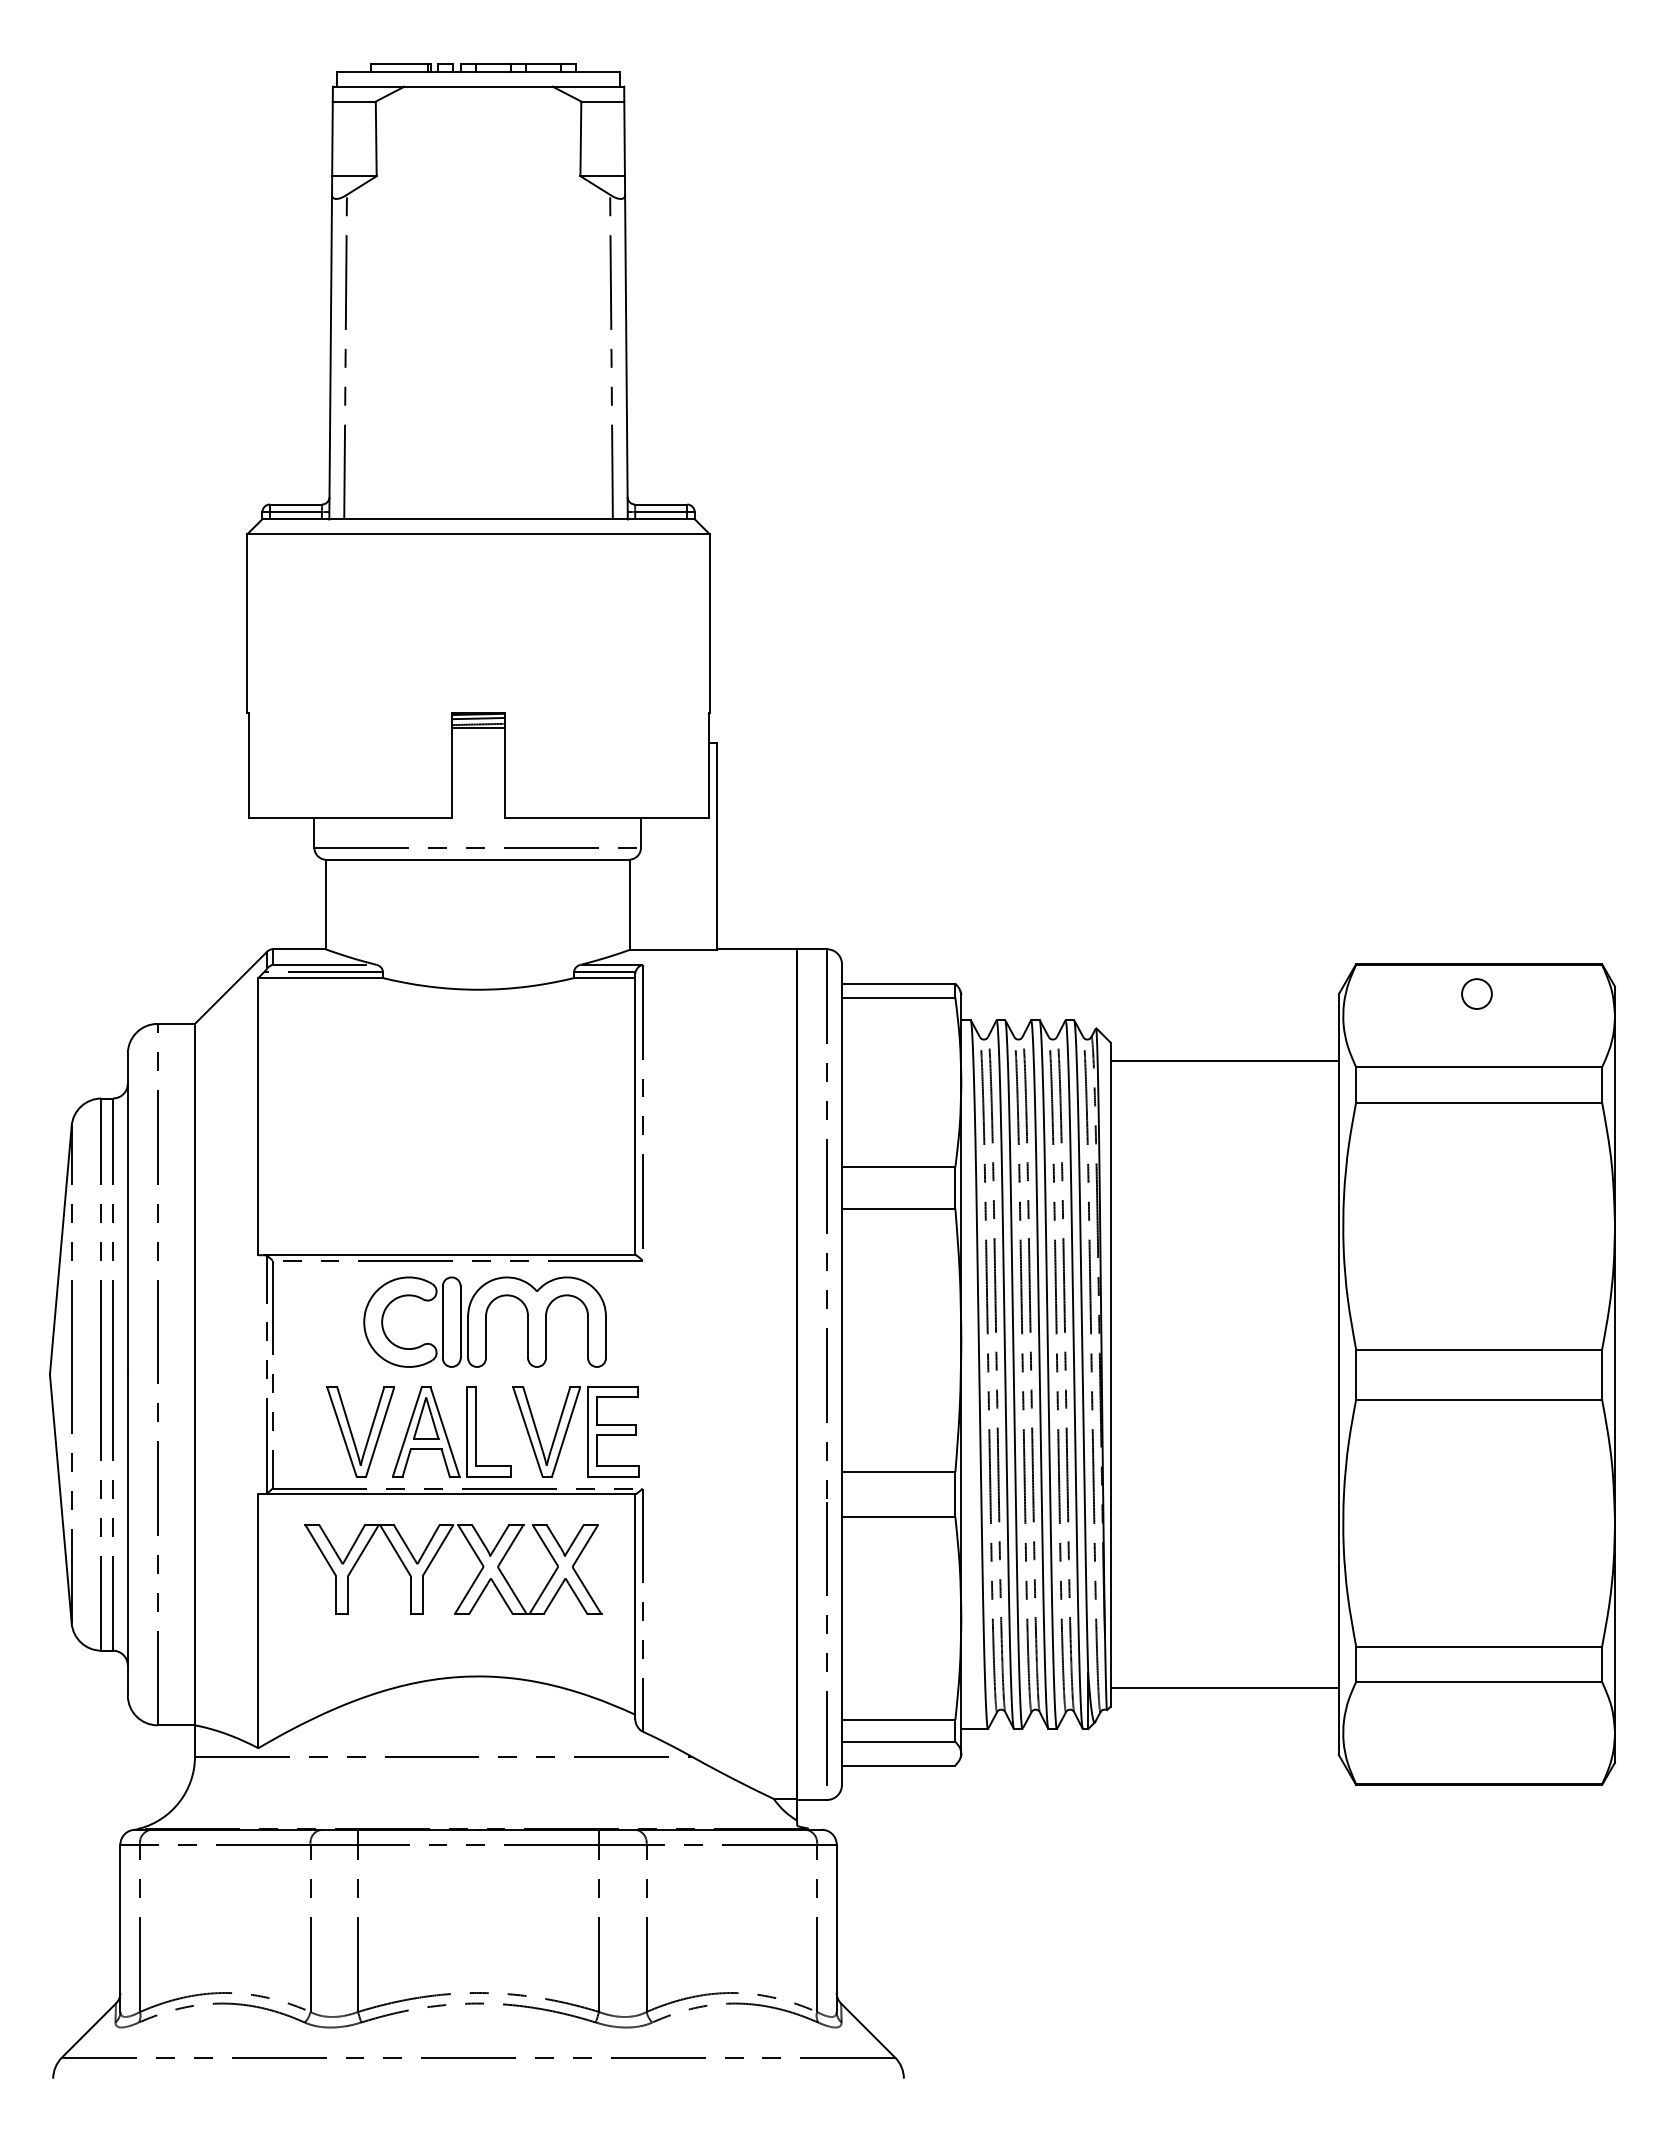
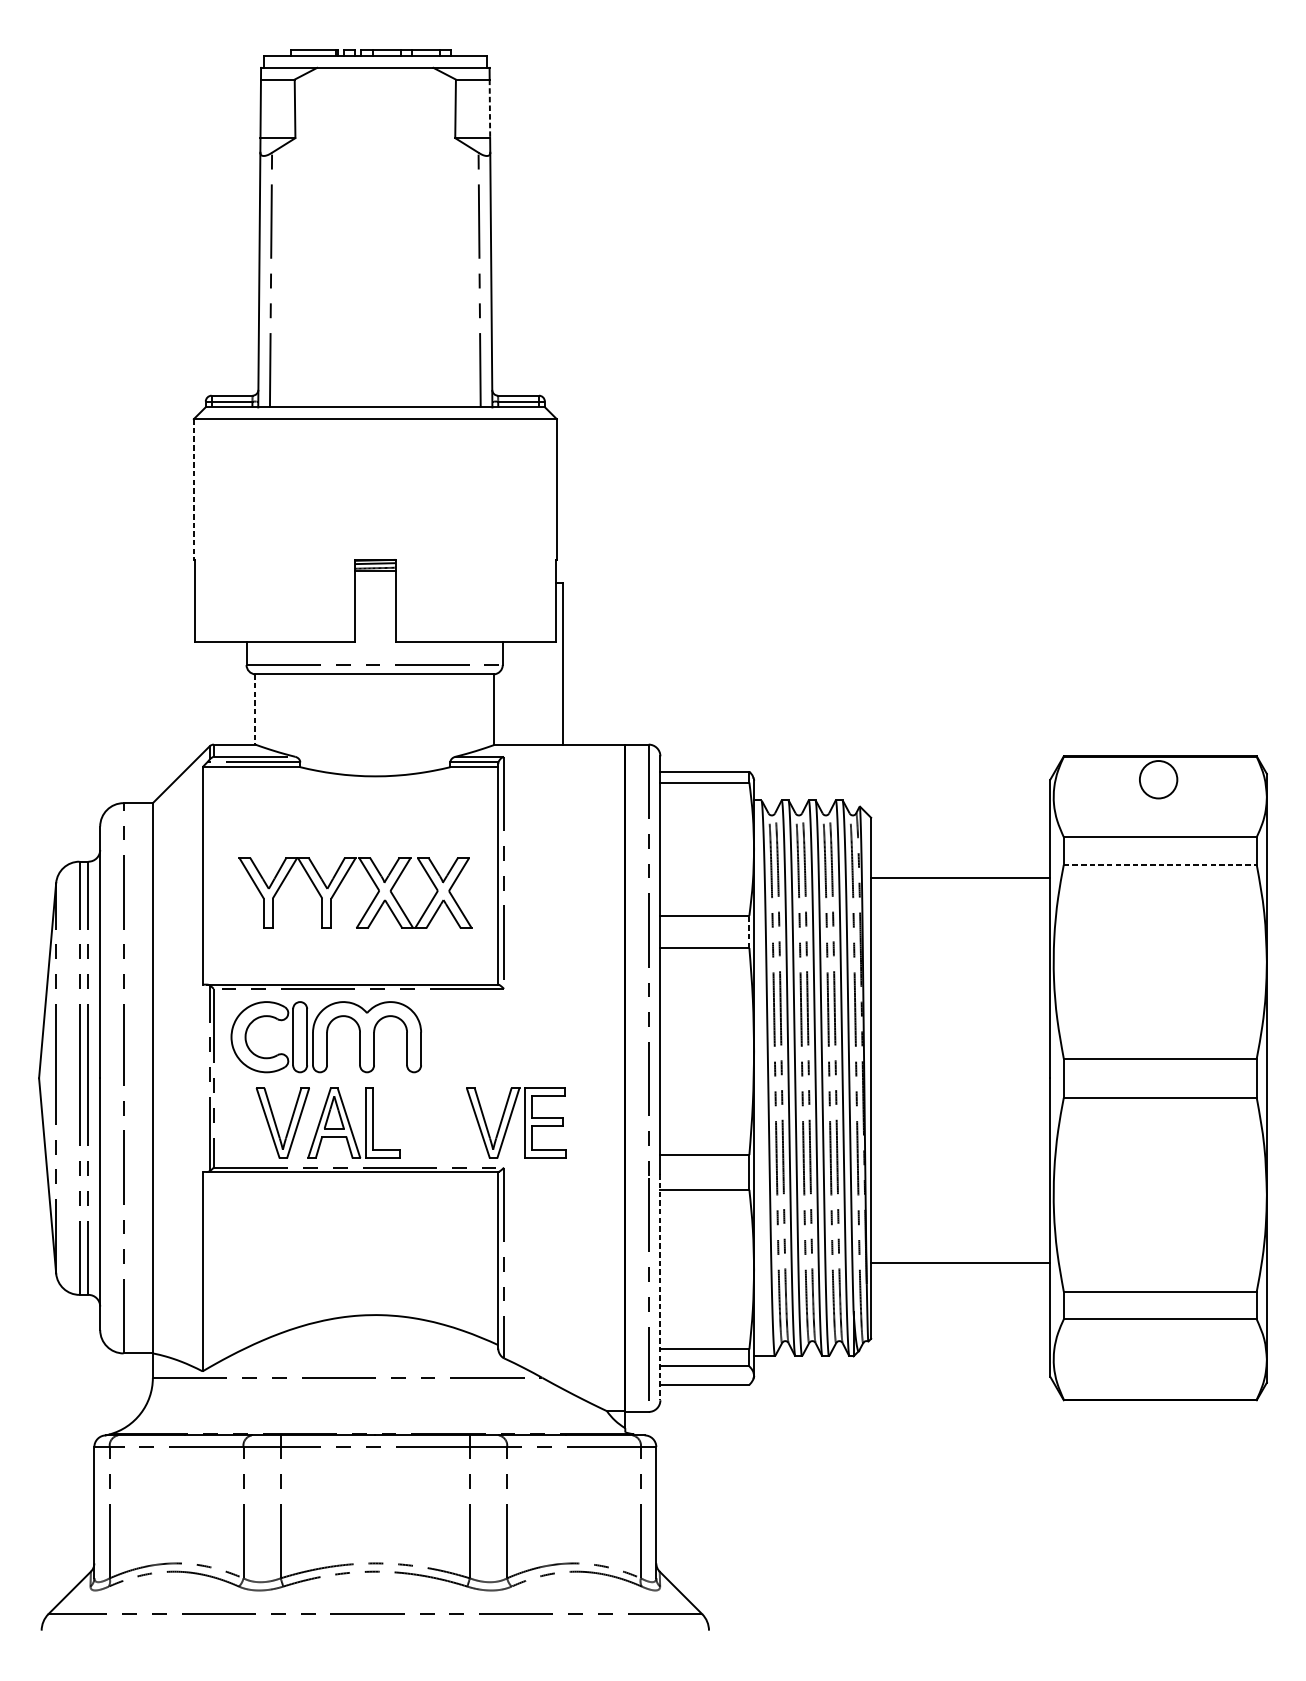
line: (624, 139) -> (489, 109), solid -> dashed
line: (247, 623) -> (194, 489), solid -> dashed
line: (325, 904) -> (255, 709), solid -> dashed
circle: (1476, 993) -> (1158, 779), size x1.6
line: (1224, 1061) -> (960, 878), moved
line: (1479, 1102) -> (1160, 864), solid -> dashed
line: (955, 1188) -> (749, 932), solid -> dashed
part: (484, 1321) -> (325, 1036), moved
part: (568, 1428) -> (510, 1120), moved
part: (433, 1560) -> (339, 886), moved
line: (841, 1641) -> (660, 1287), solid -> dashed
line: (1224, 1688) -> (960, 1263), moved

